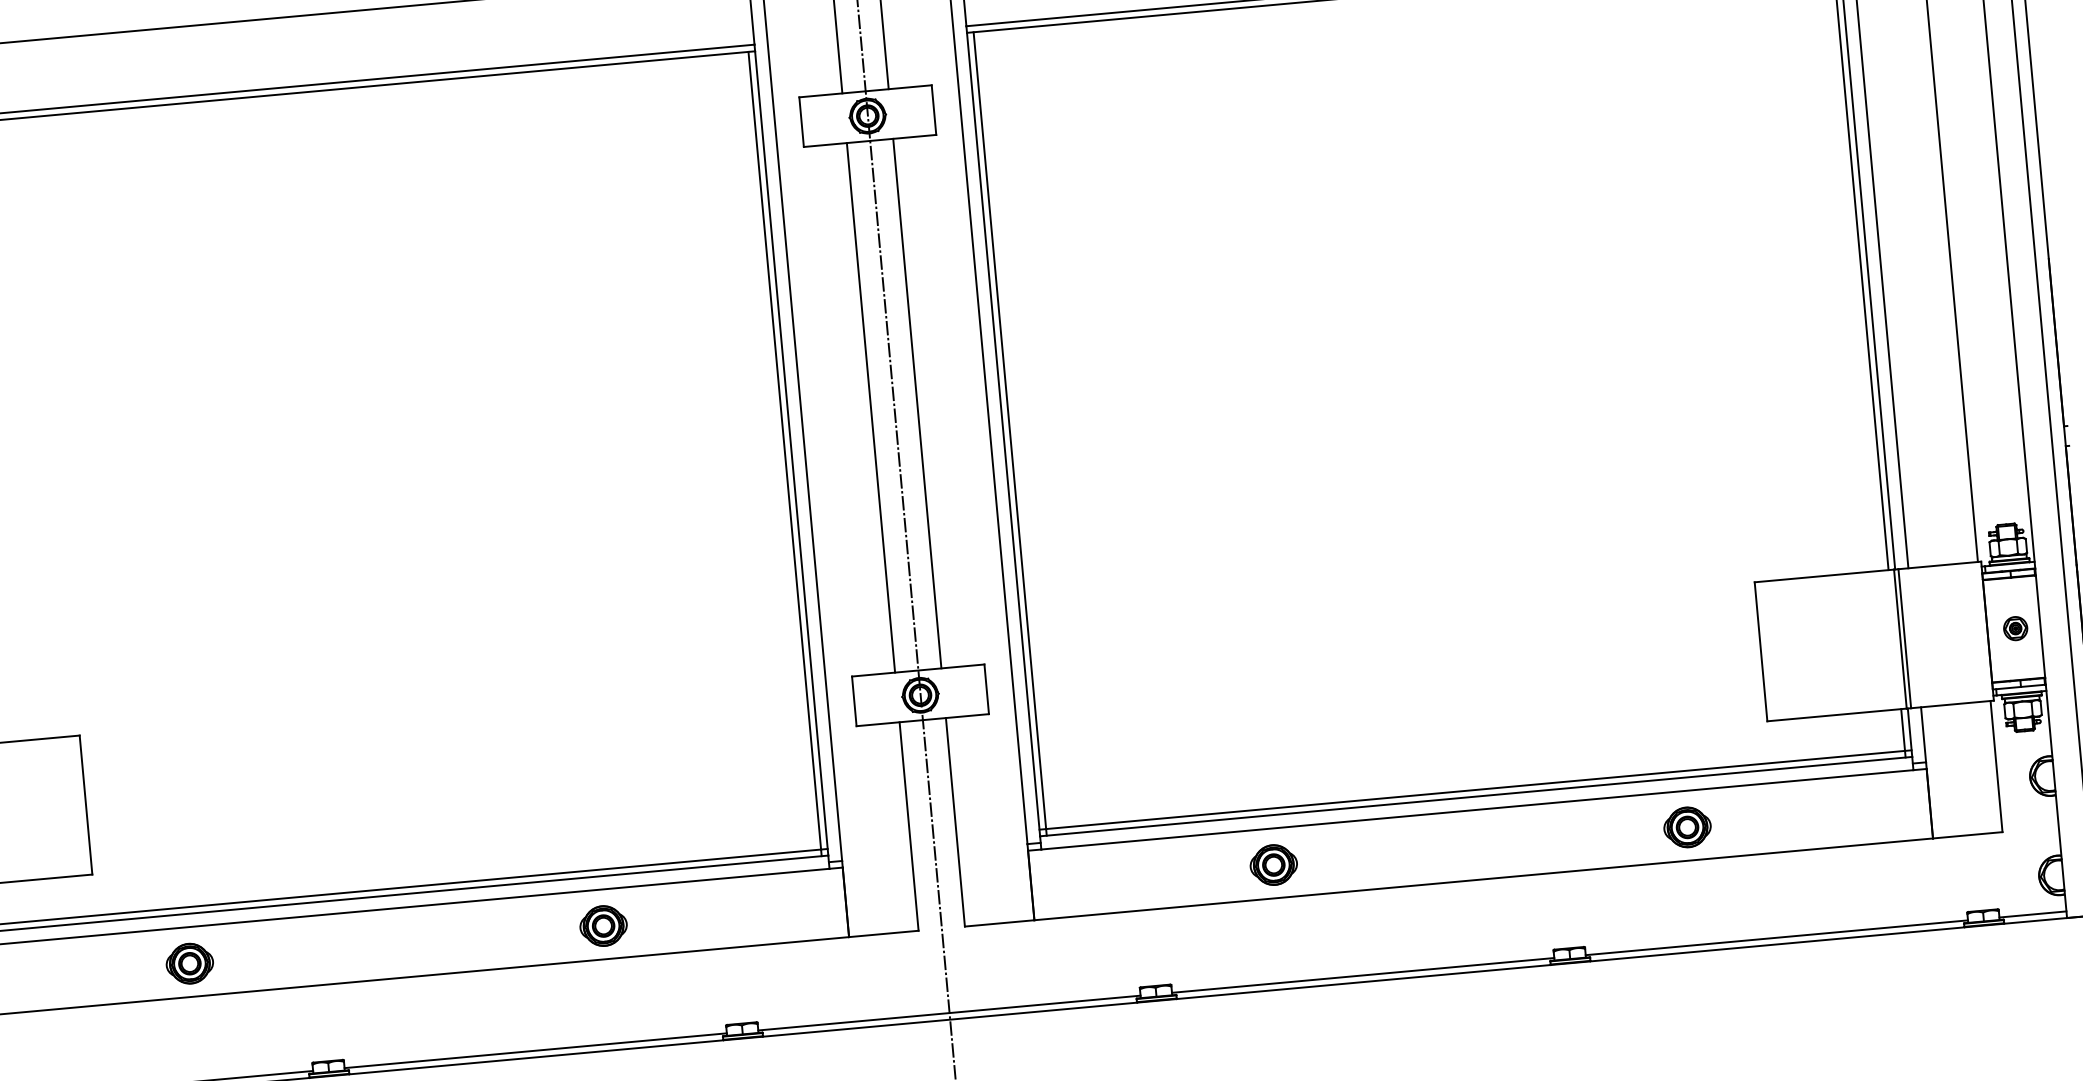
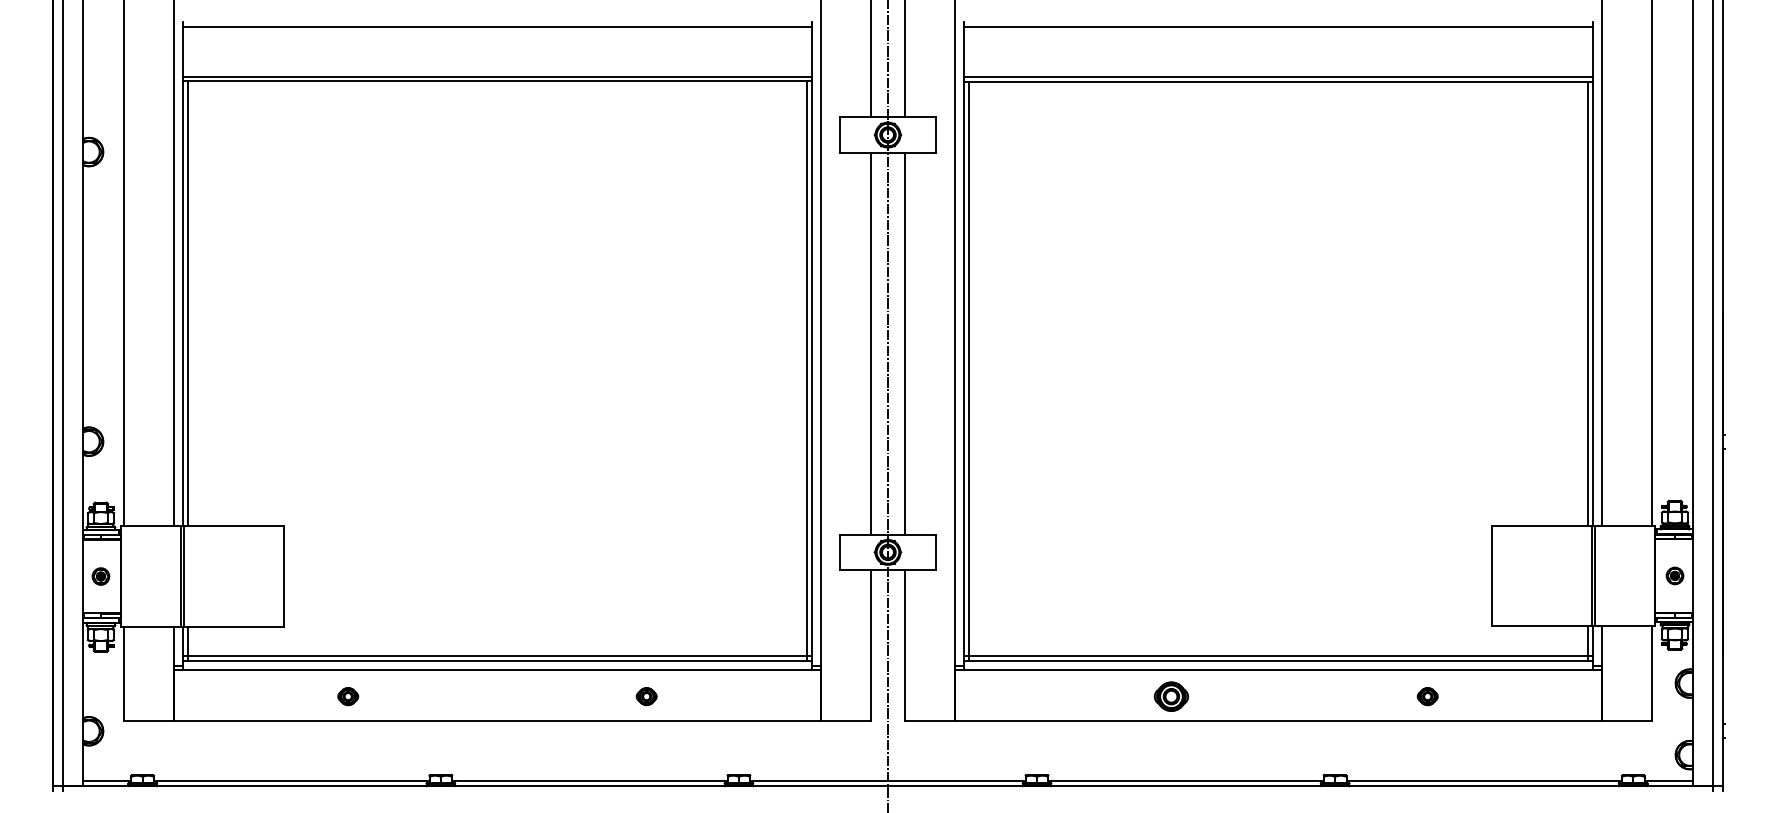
part: (1687, 827) -> (1427, 696), size x0.6
part: (1273, 864) -> (1171, 696), moved
part: (603, 925) -> (646, 696), size x0.6
part: (188, 963) -> (347, 696), size x0.6

